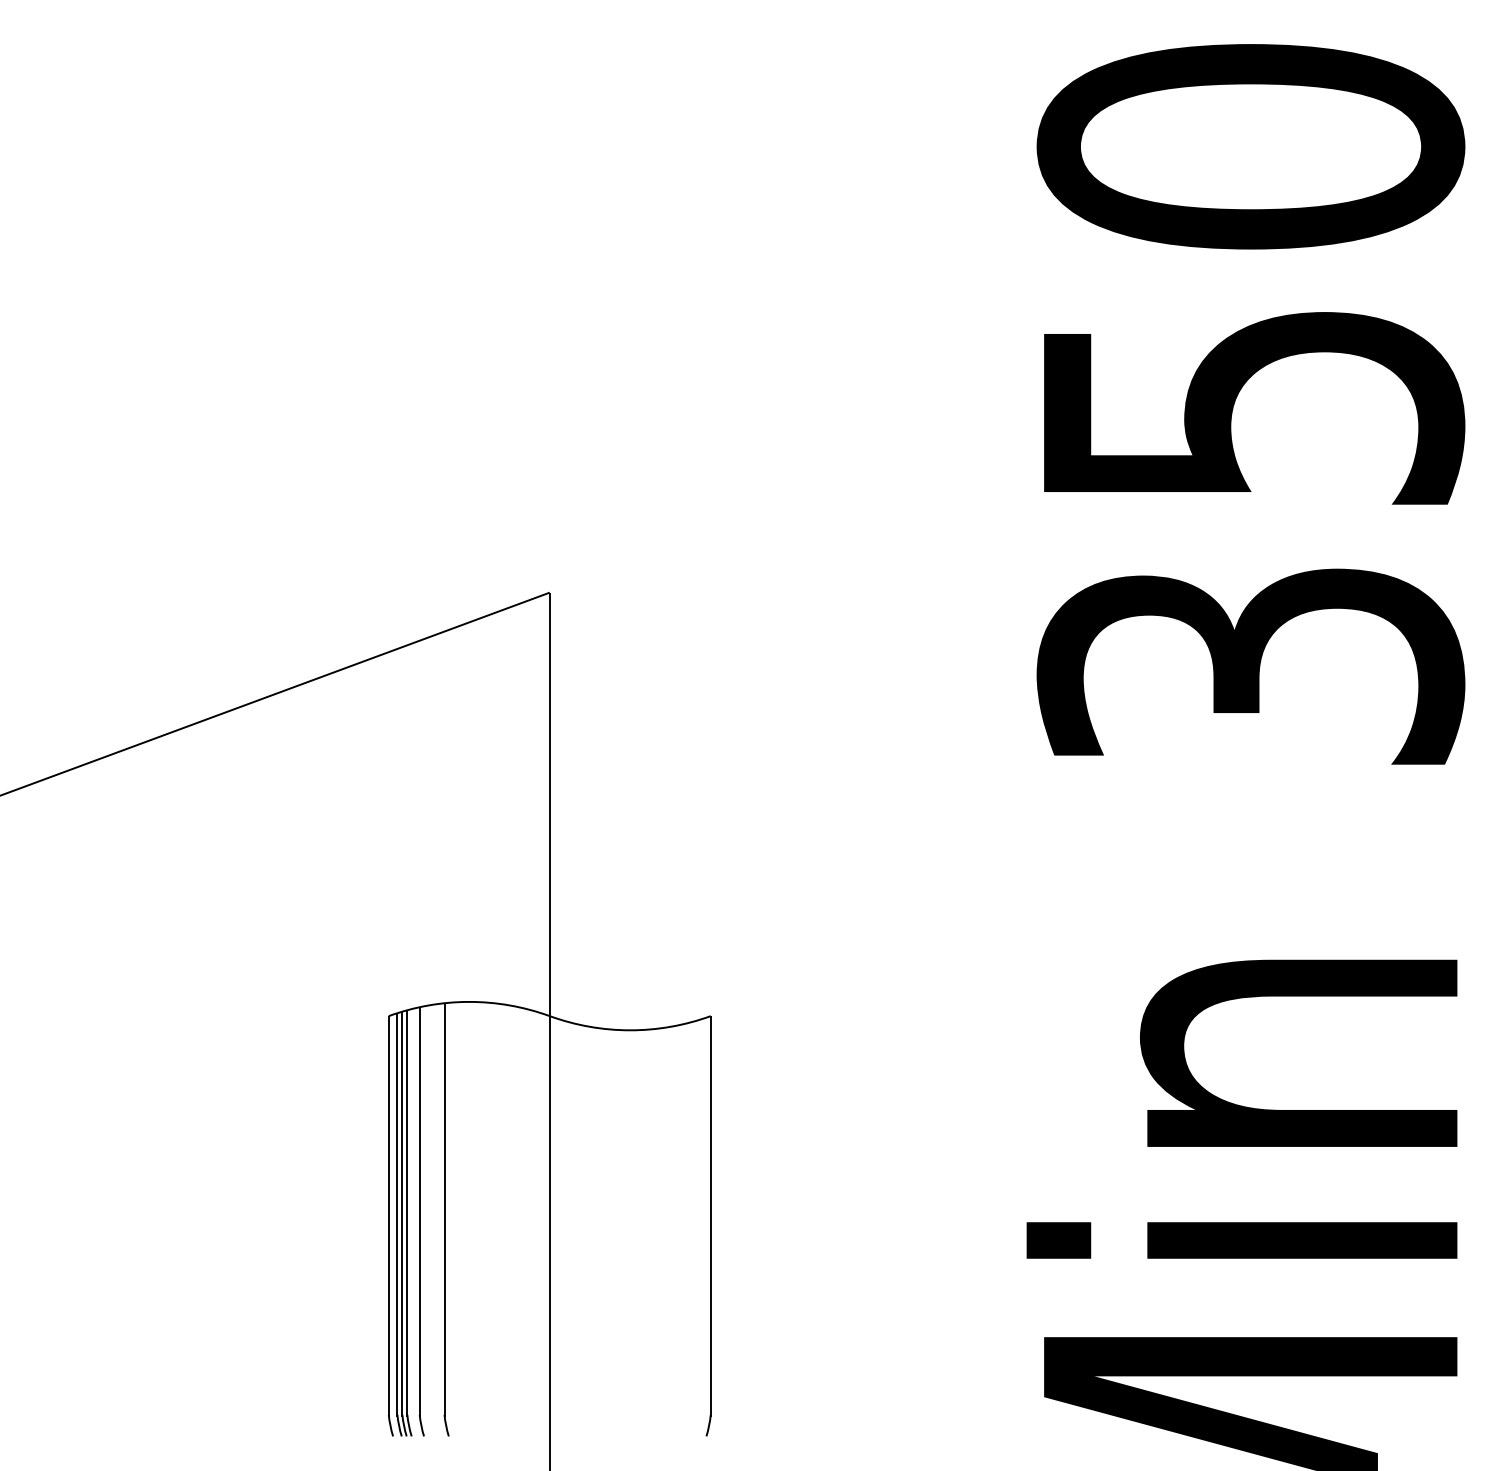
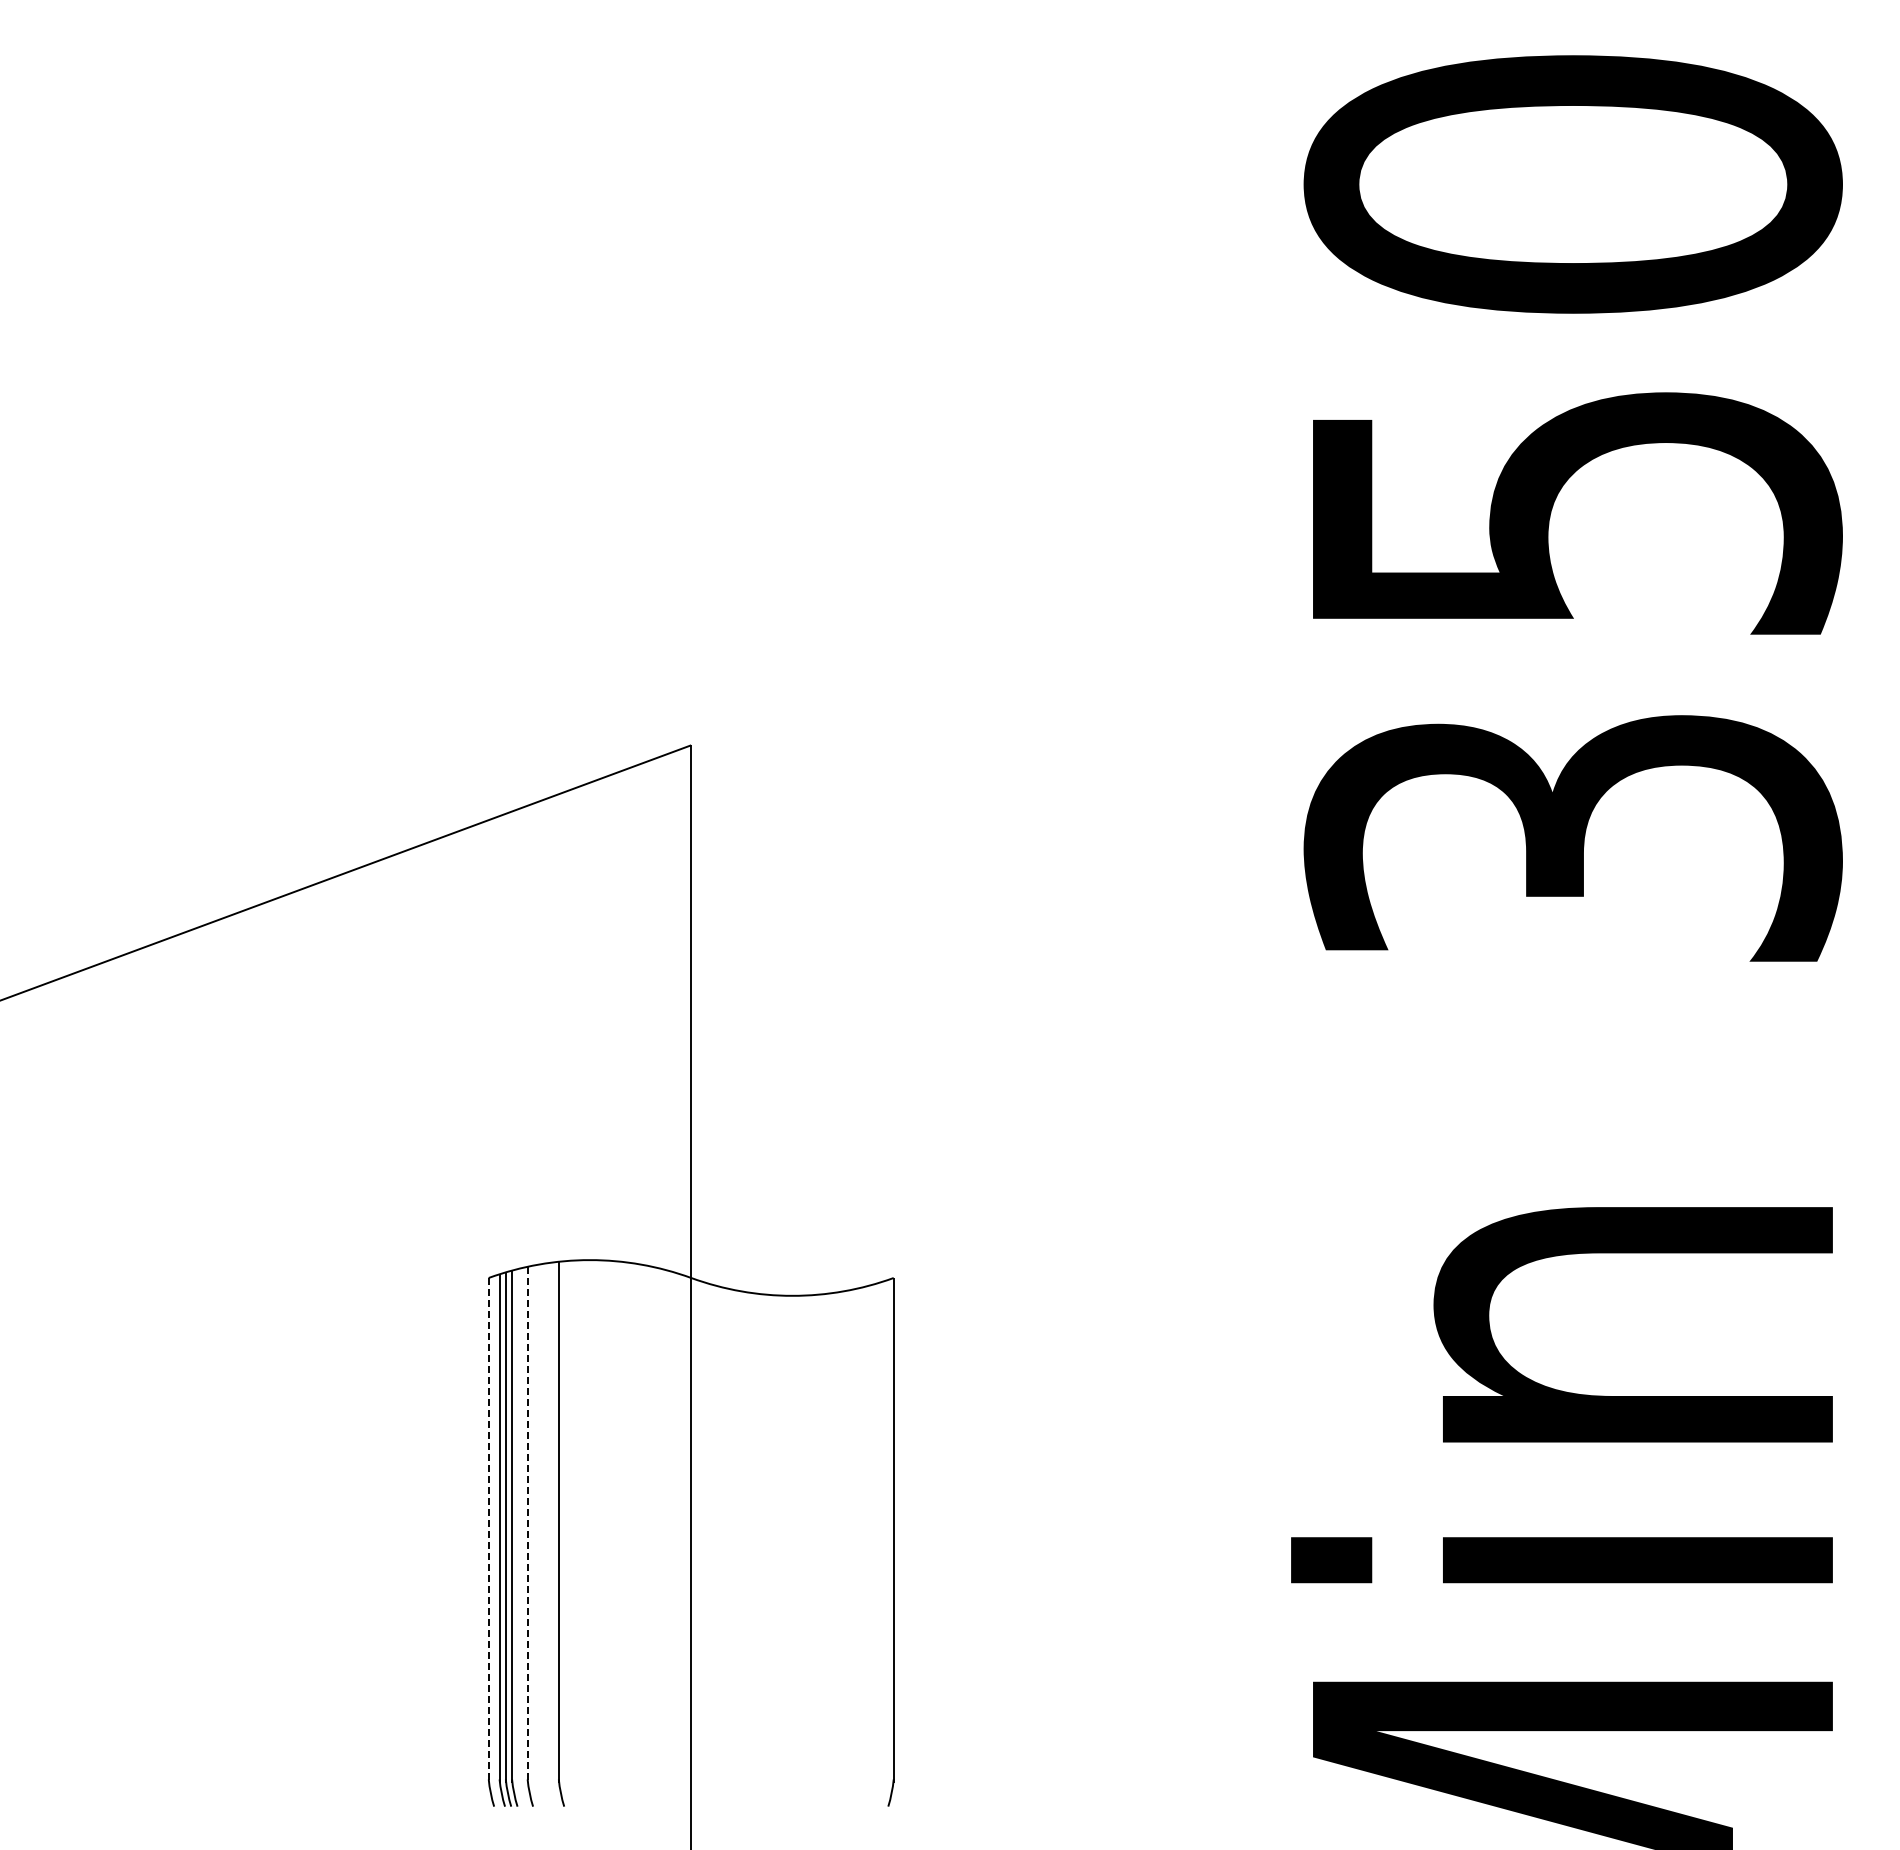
line: (419, 1212) -> (527, 1525), solid -> dashed
line: (388, 1216) -> (488, 1530), solid -> dashed

